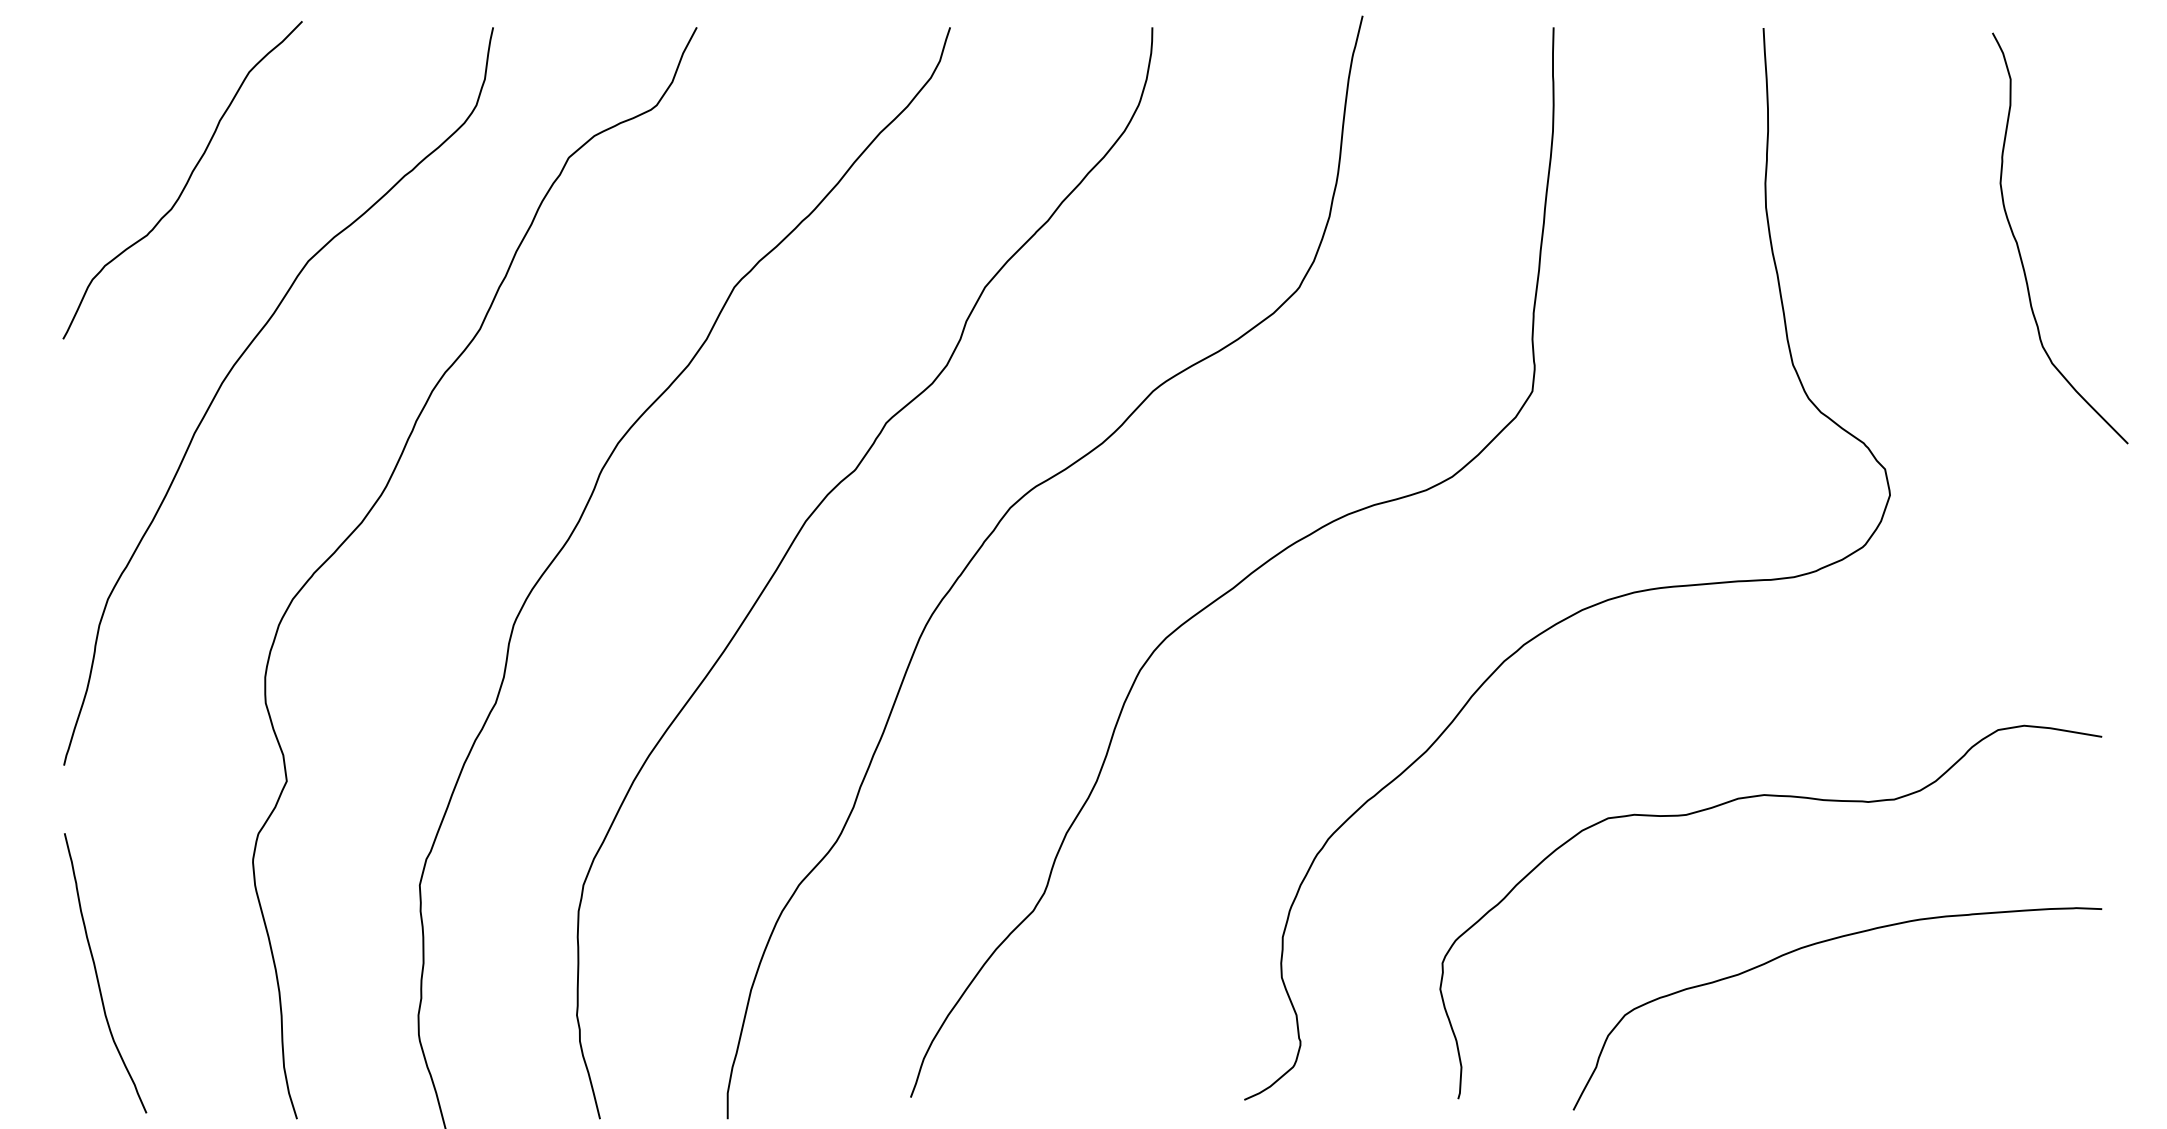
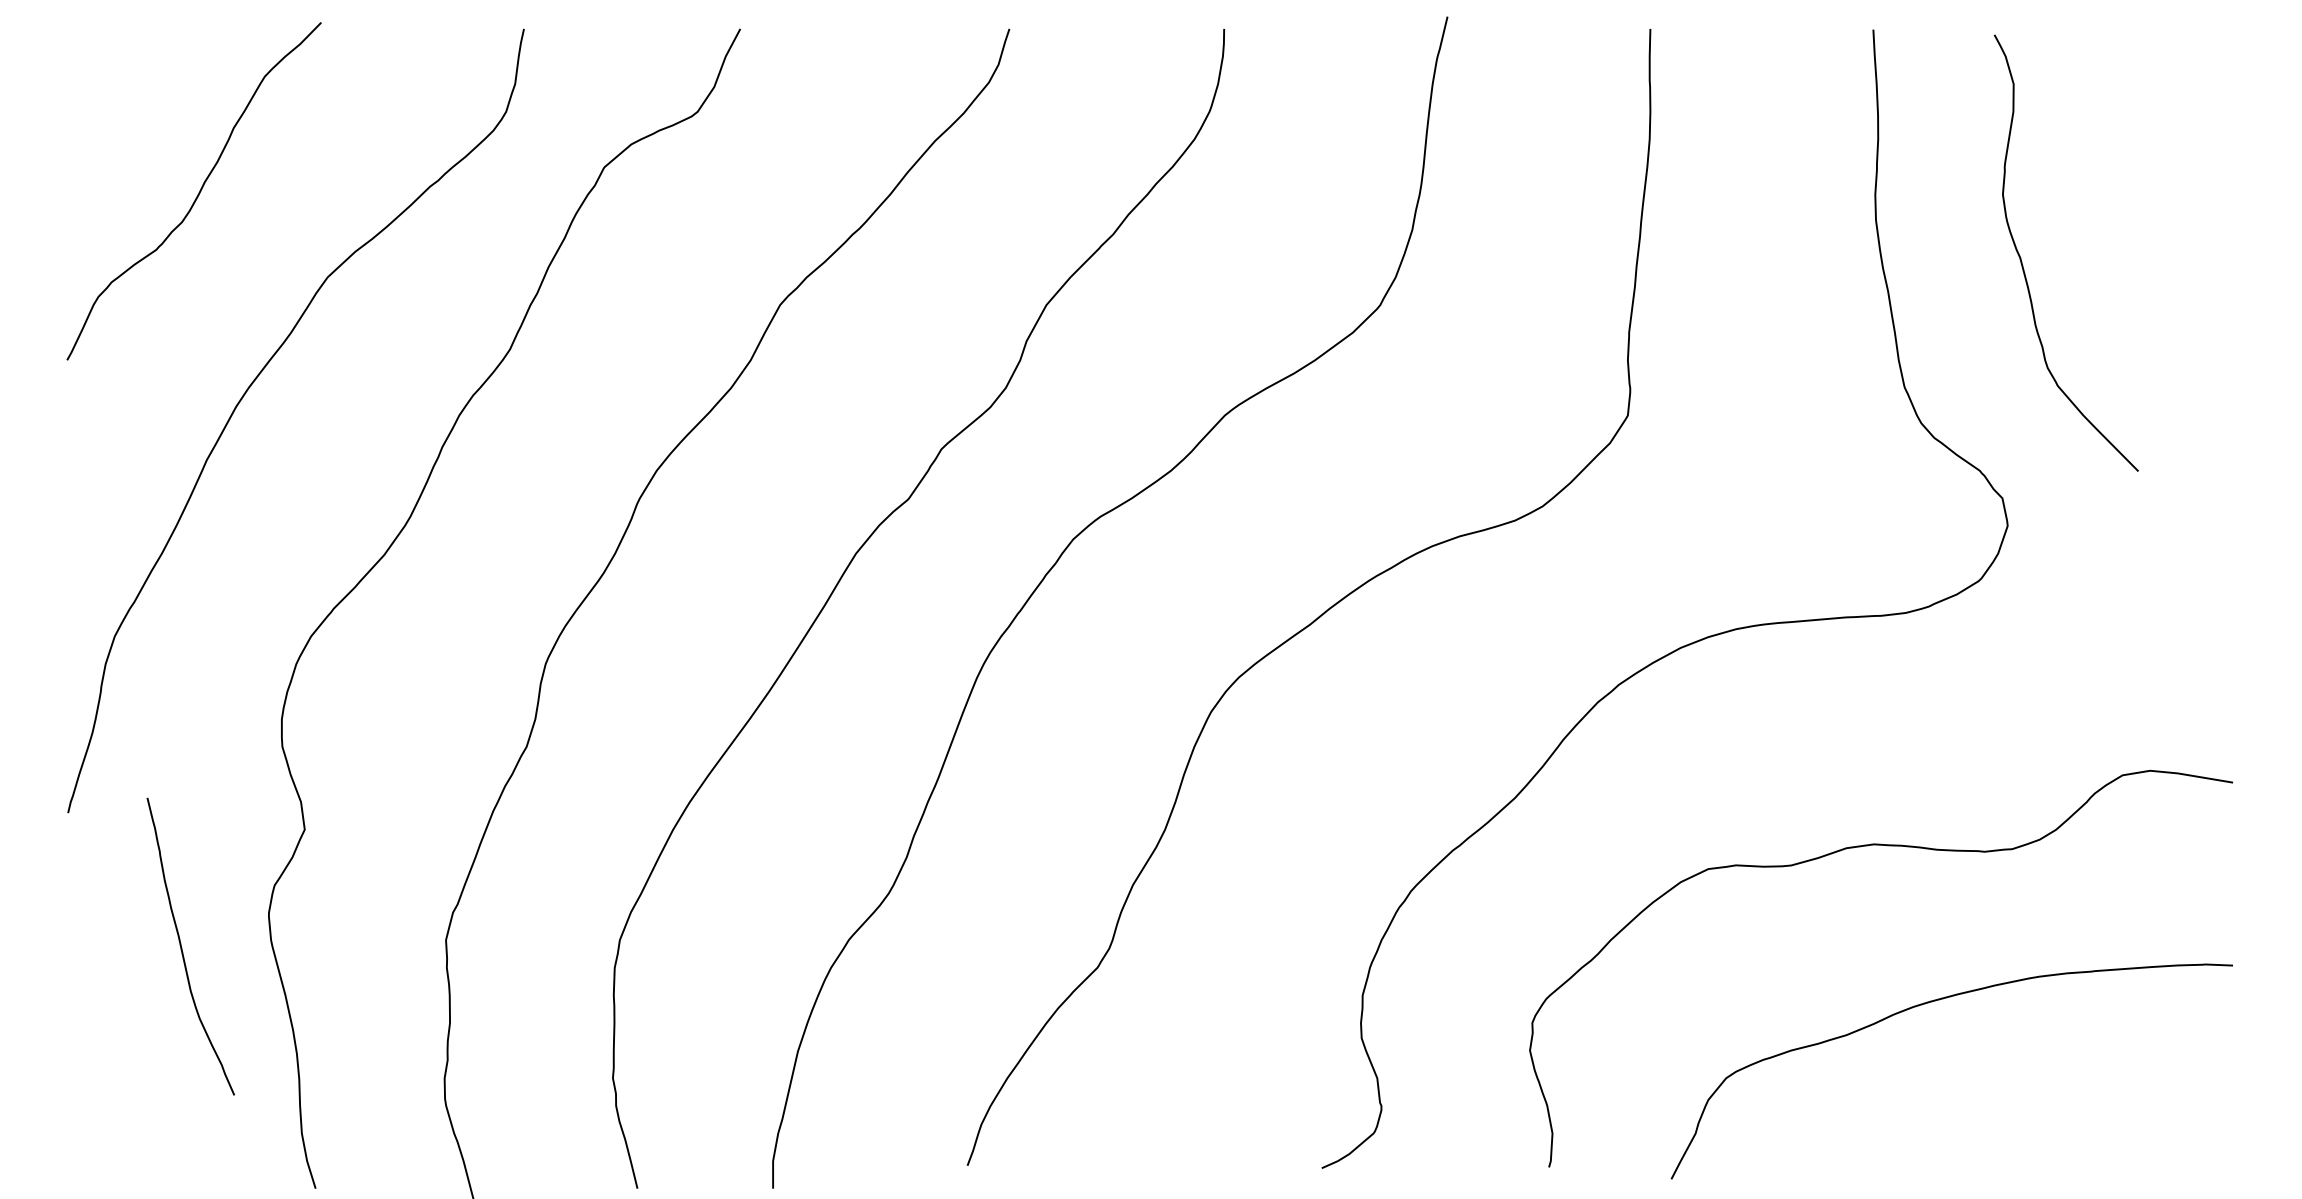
curve: (2019, 248) -> (2023, 263), moved
curve: (97, 973) -> (182, 946), moved

